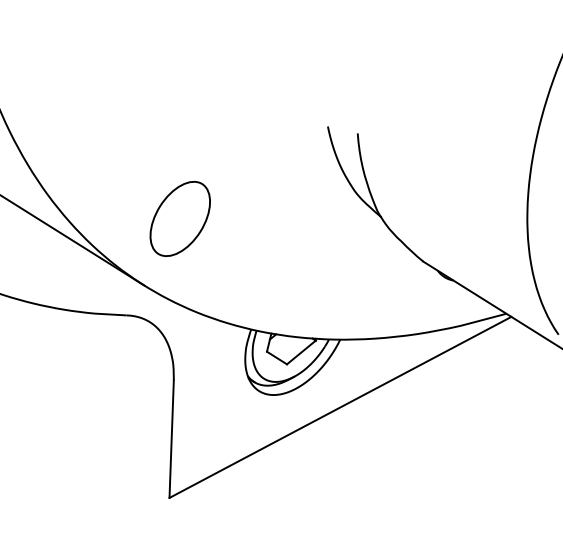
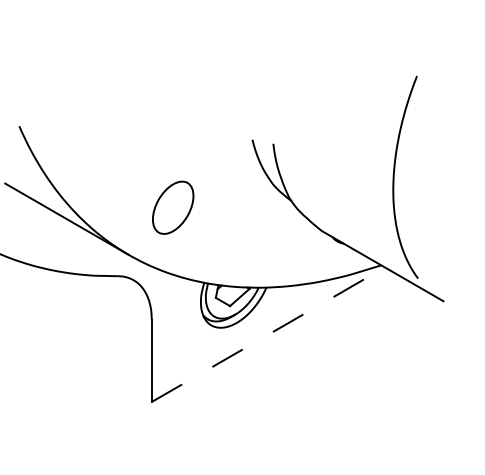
part: (180, 218) -> (173, 207), moved
line: (340, 407) -> (268, 334), solid -> dashed

